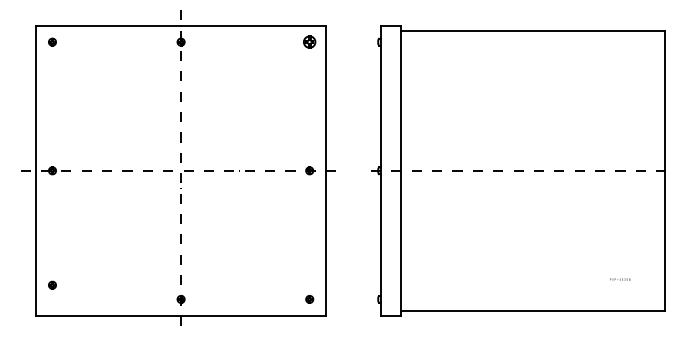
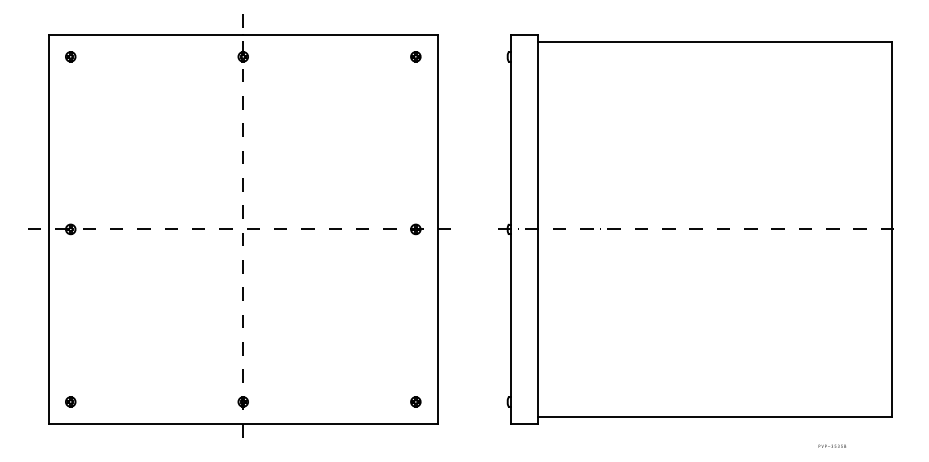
part: (309, 41) -> (415, 56), size x0.62
text: (619, 278) -> (831, 445), moved
part: (52, 284) -> (70, 401), moved

